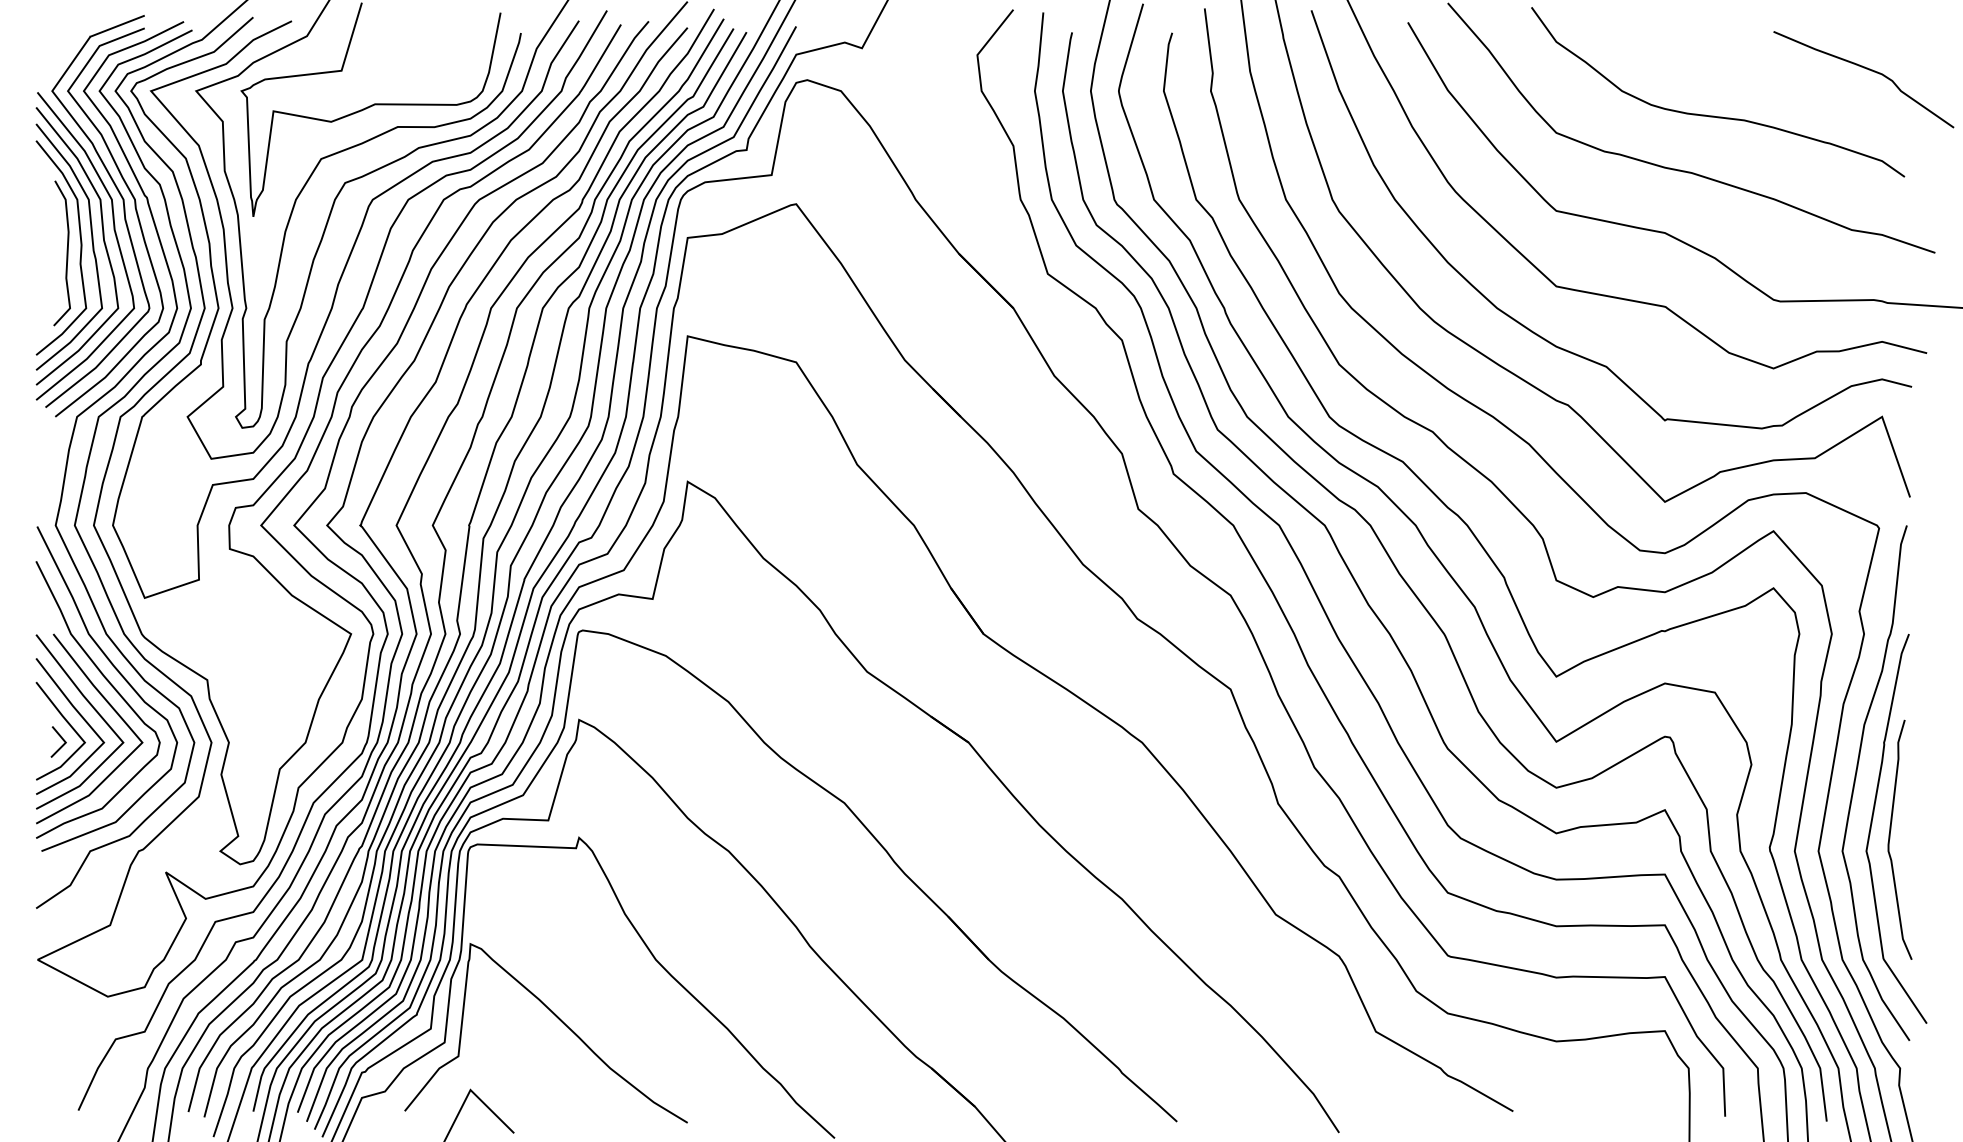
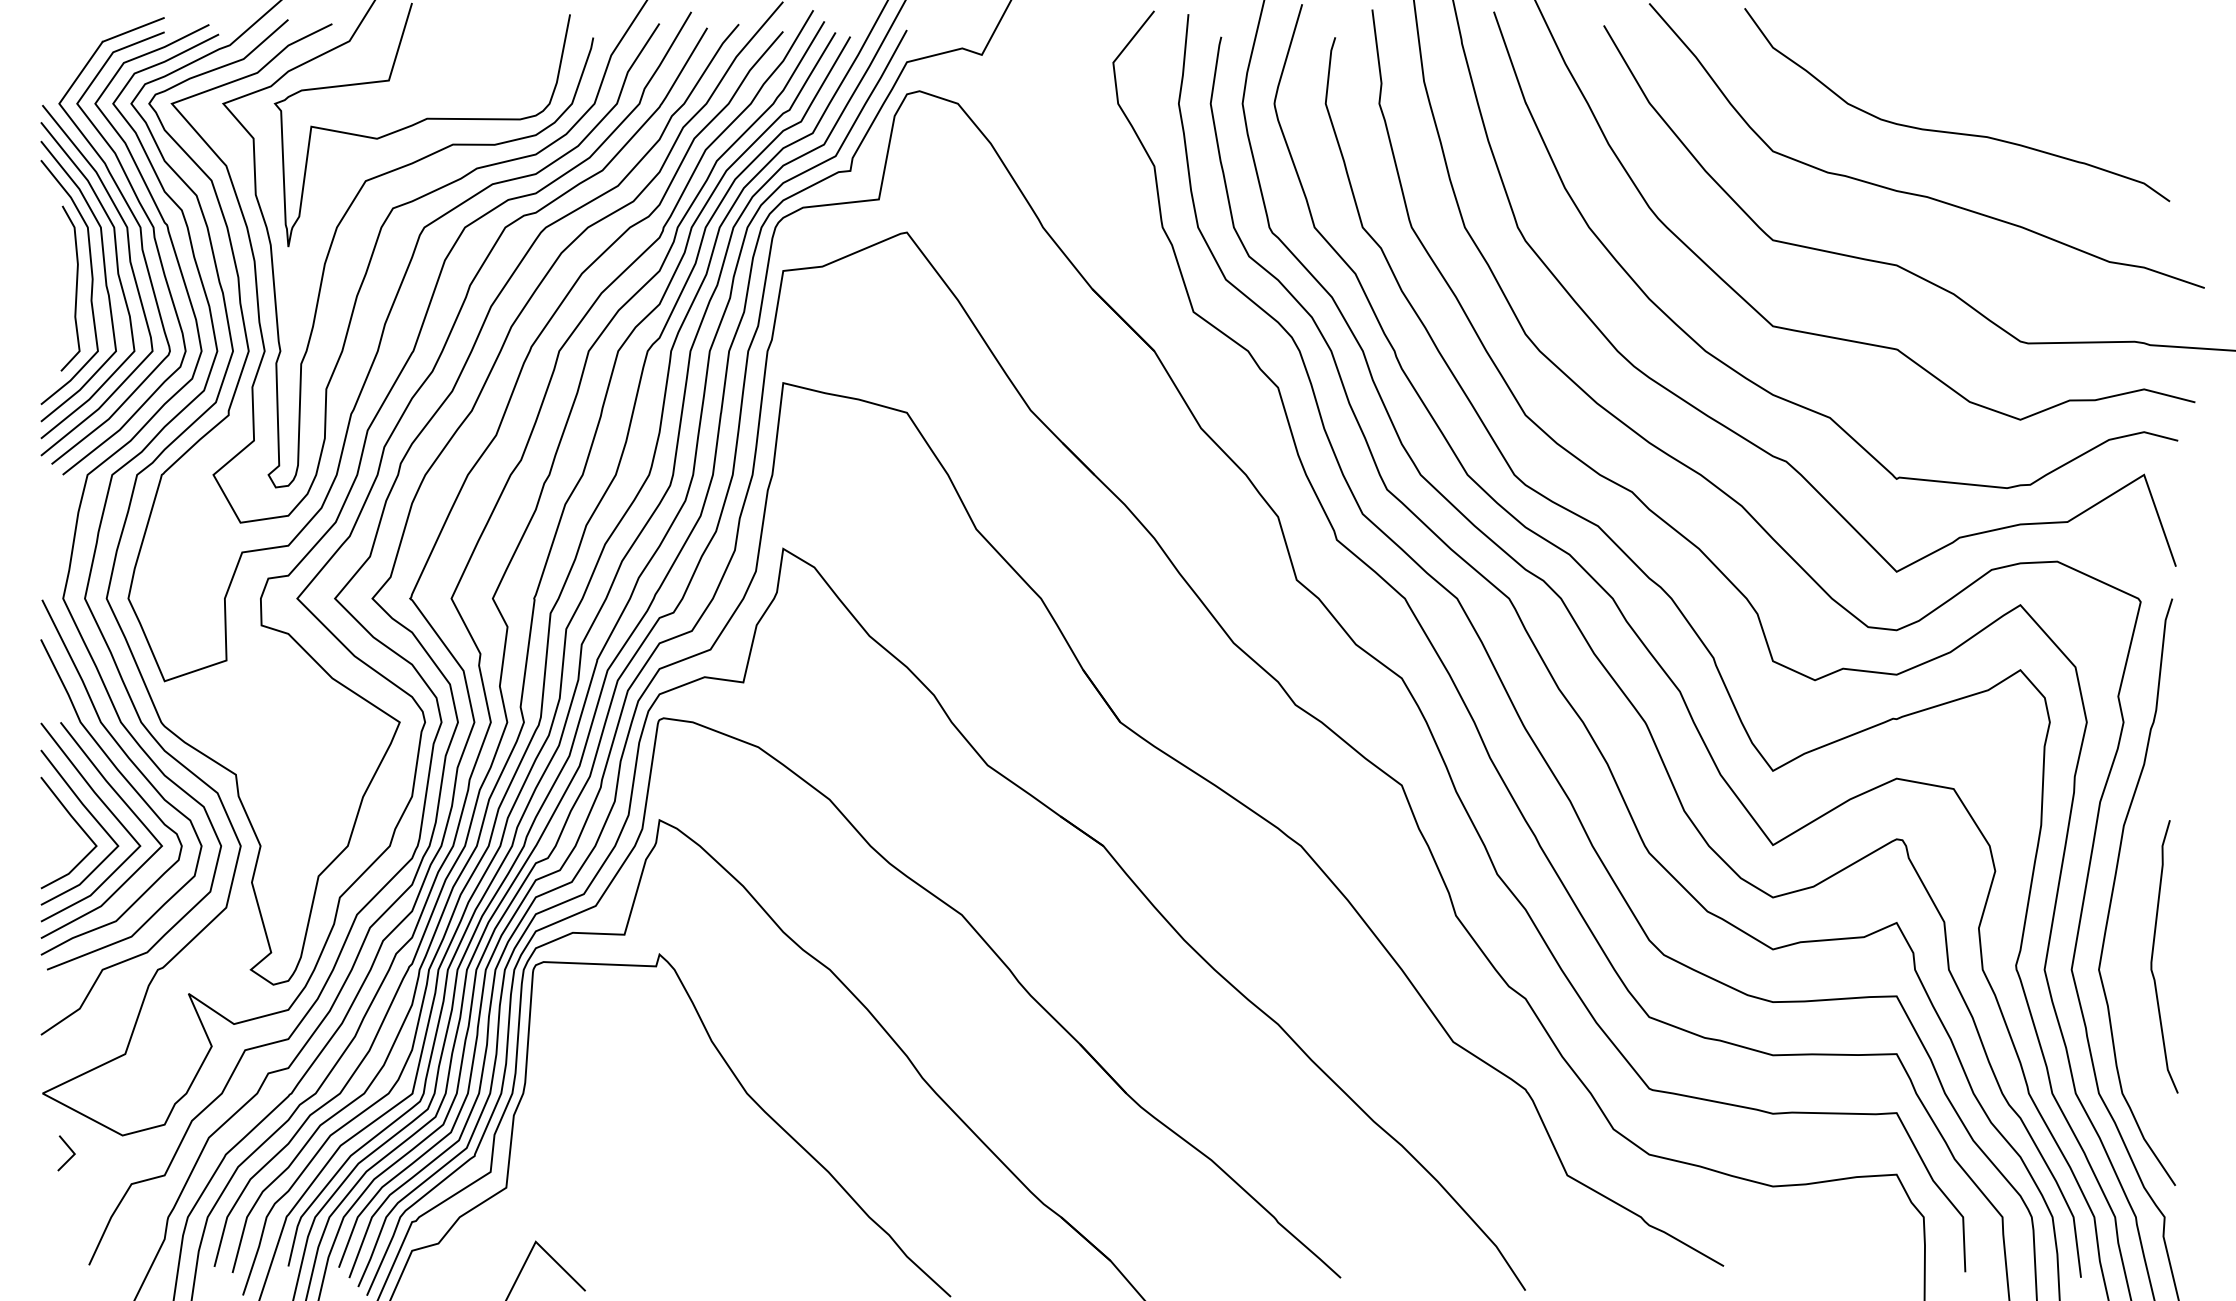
curve: (1867, 69) -> (2127, 79), removed
line: (61, 738) -> (69, 1149), moved
curve: (1871, 826) -> (2132, 941), removed
curve: (558, 1019) -> (636, 1161), removed

